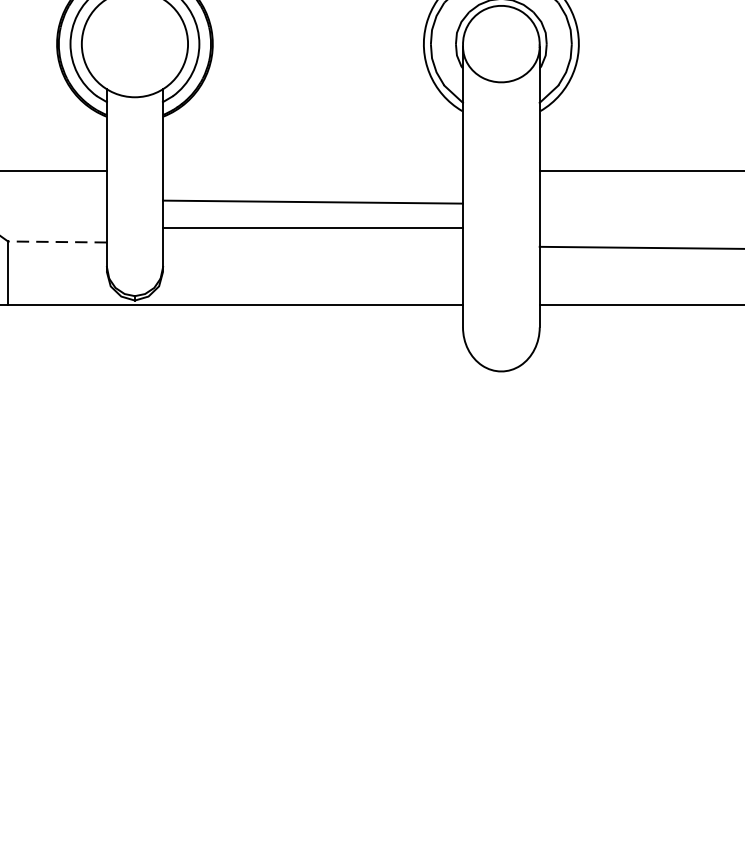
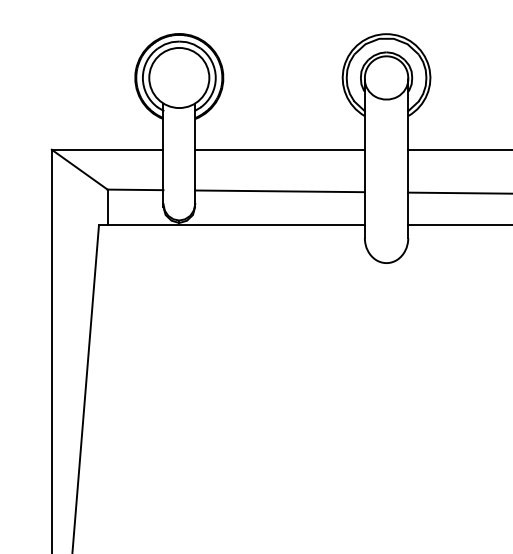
line: (312, 202) -> (279, 191), moved
line: (312, 227) -> (279, 149), moved
line: (57, 241) -> (135, 189), dashed -> solid

